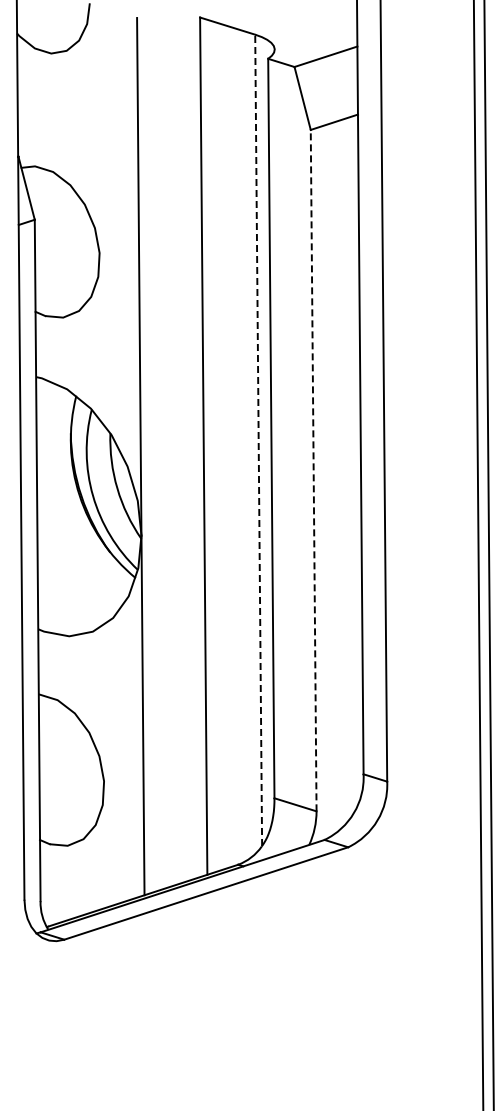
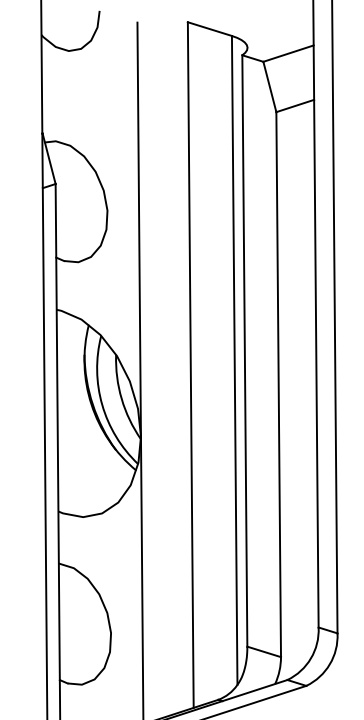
line: (258, 440) -> (234, 360), dashed -> solid
line: (313, 470) -> (278, 384), dashed -> solid

